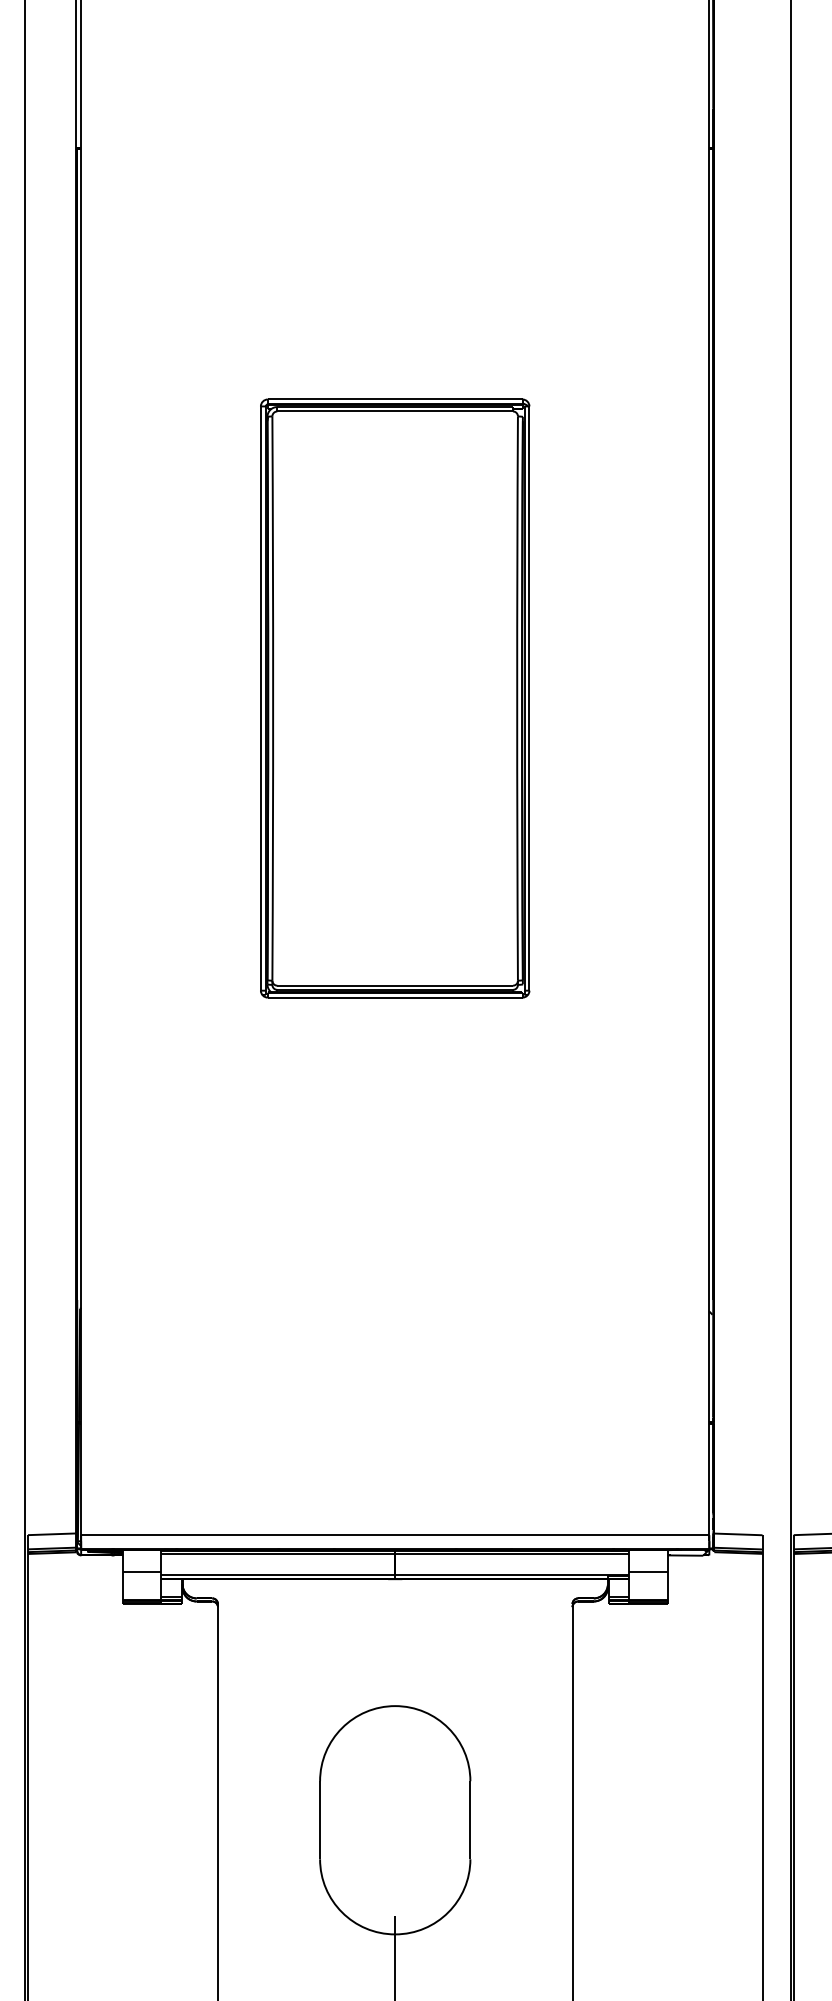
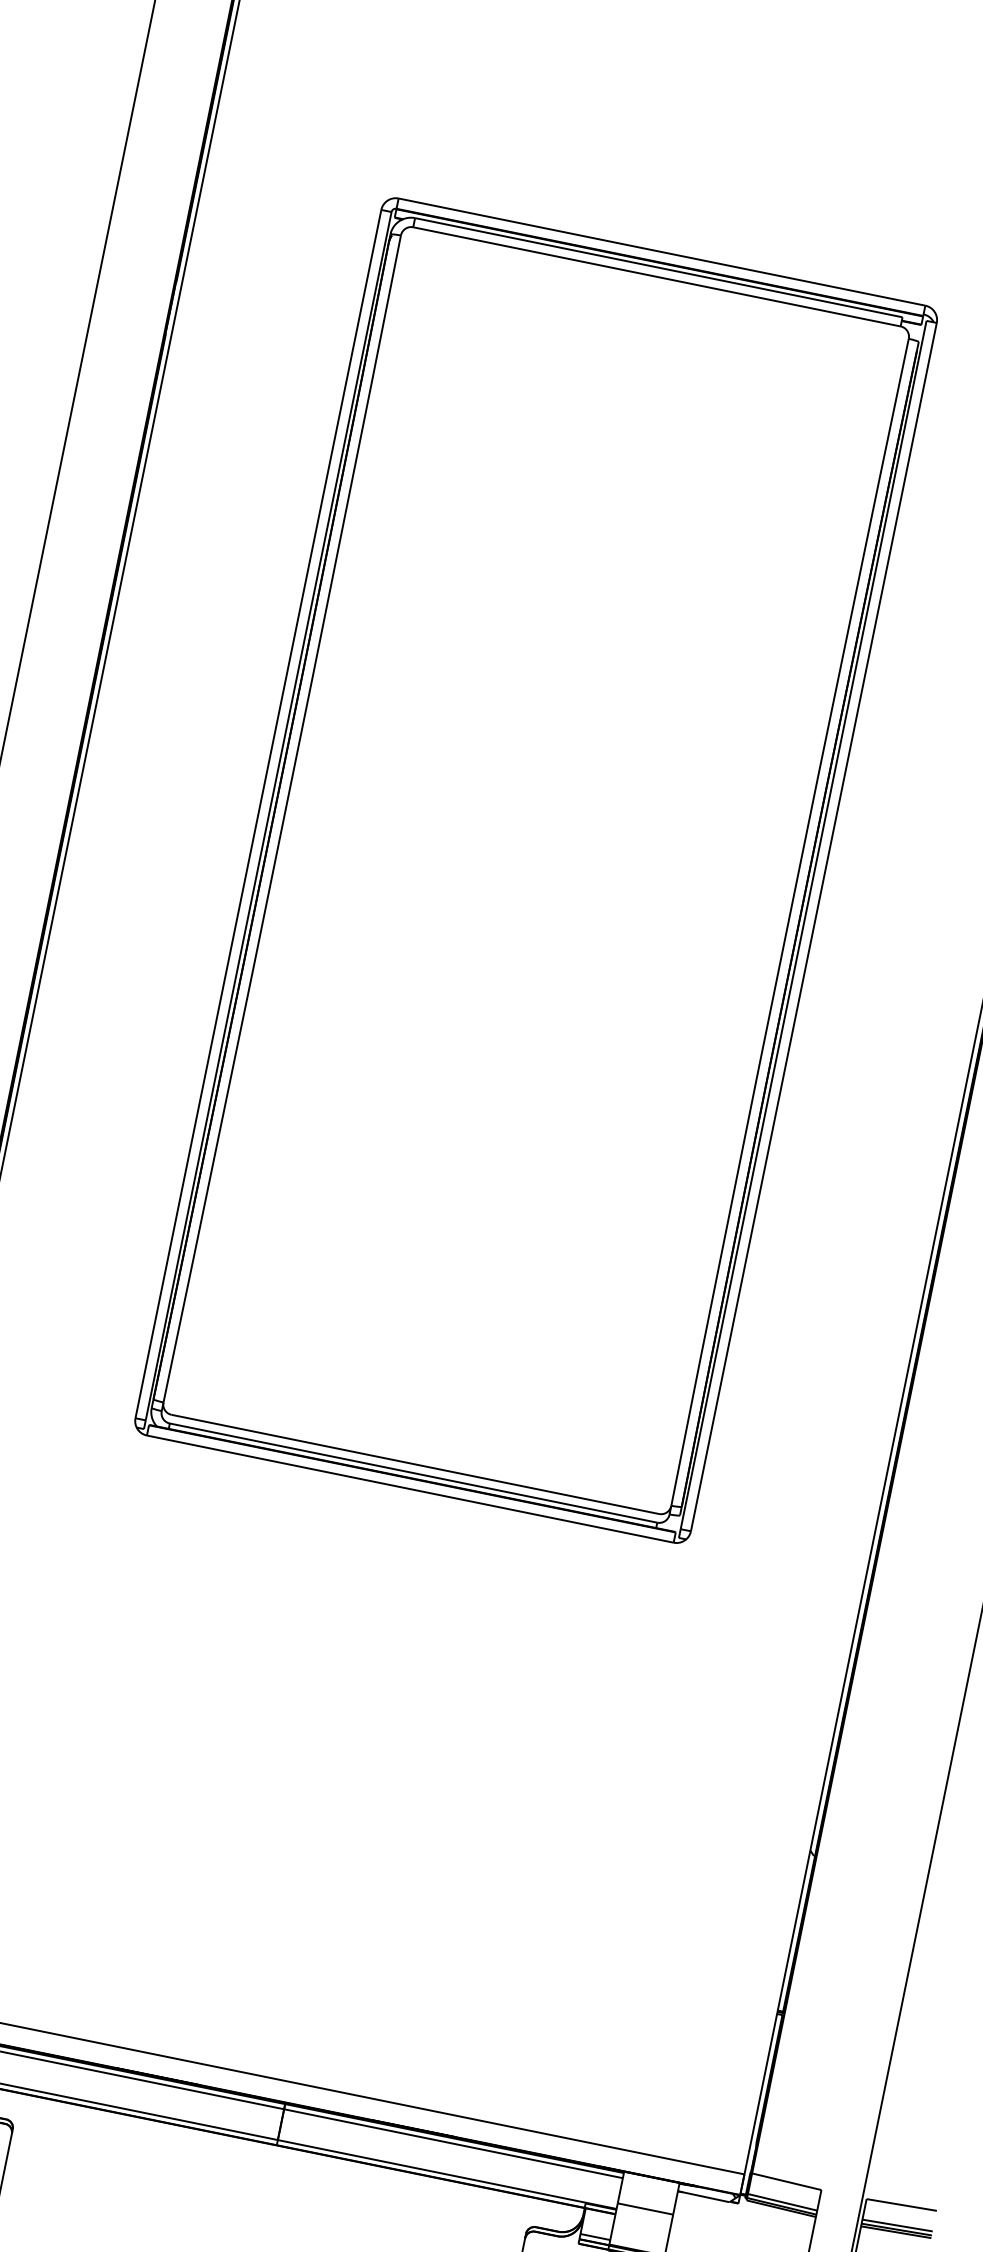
part: (394, 698) -> (535, 870), size x1.43

